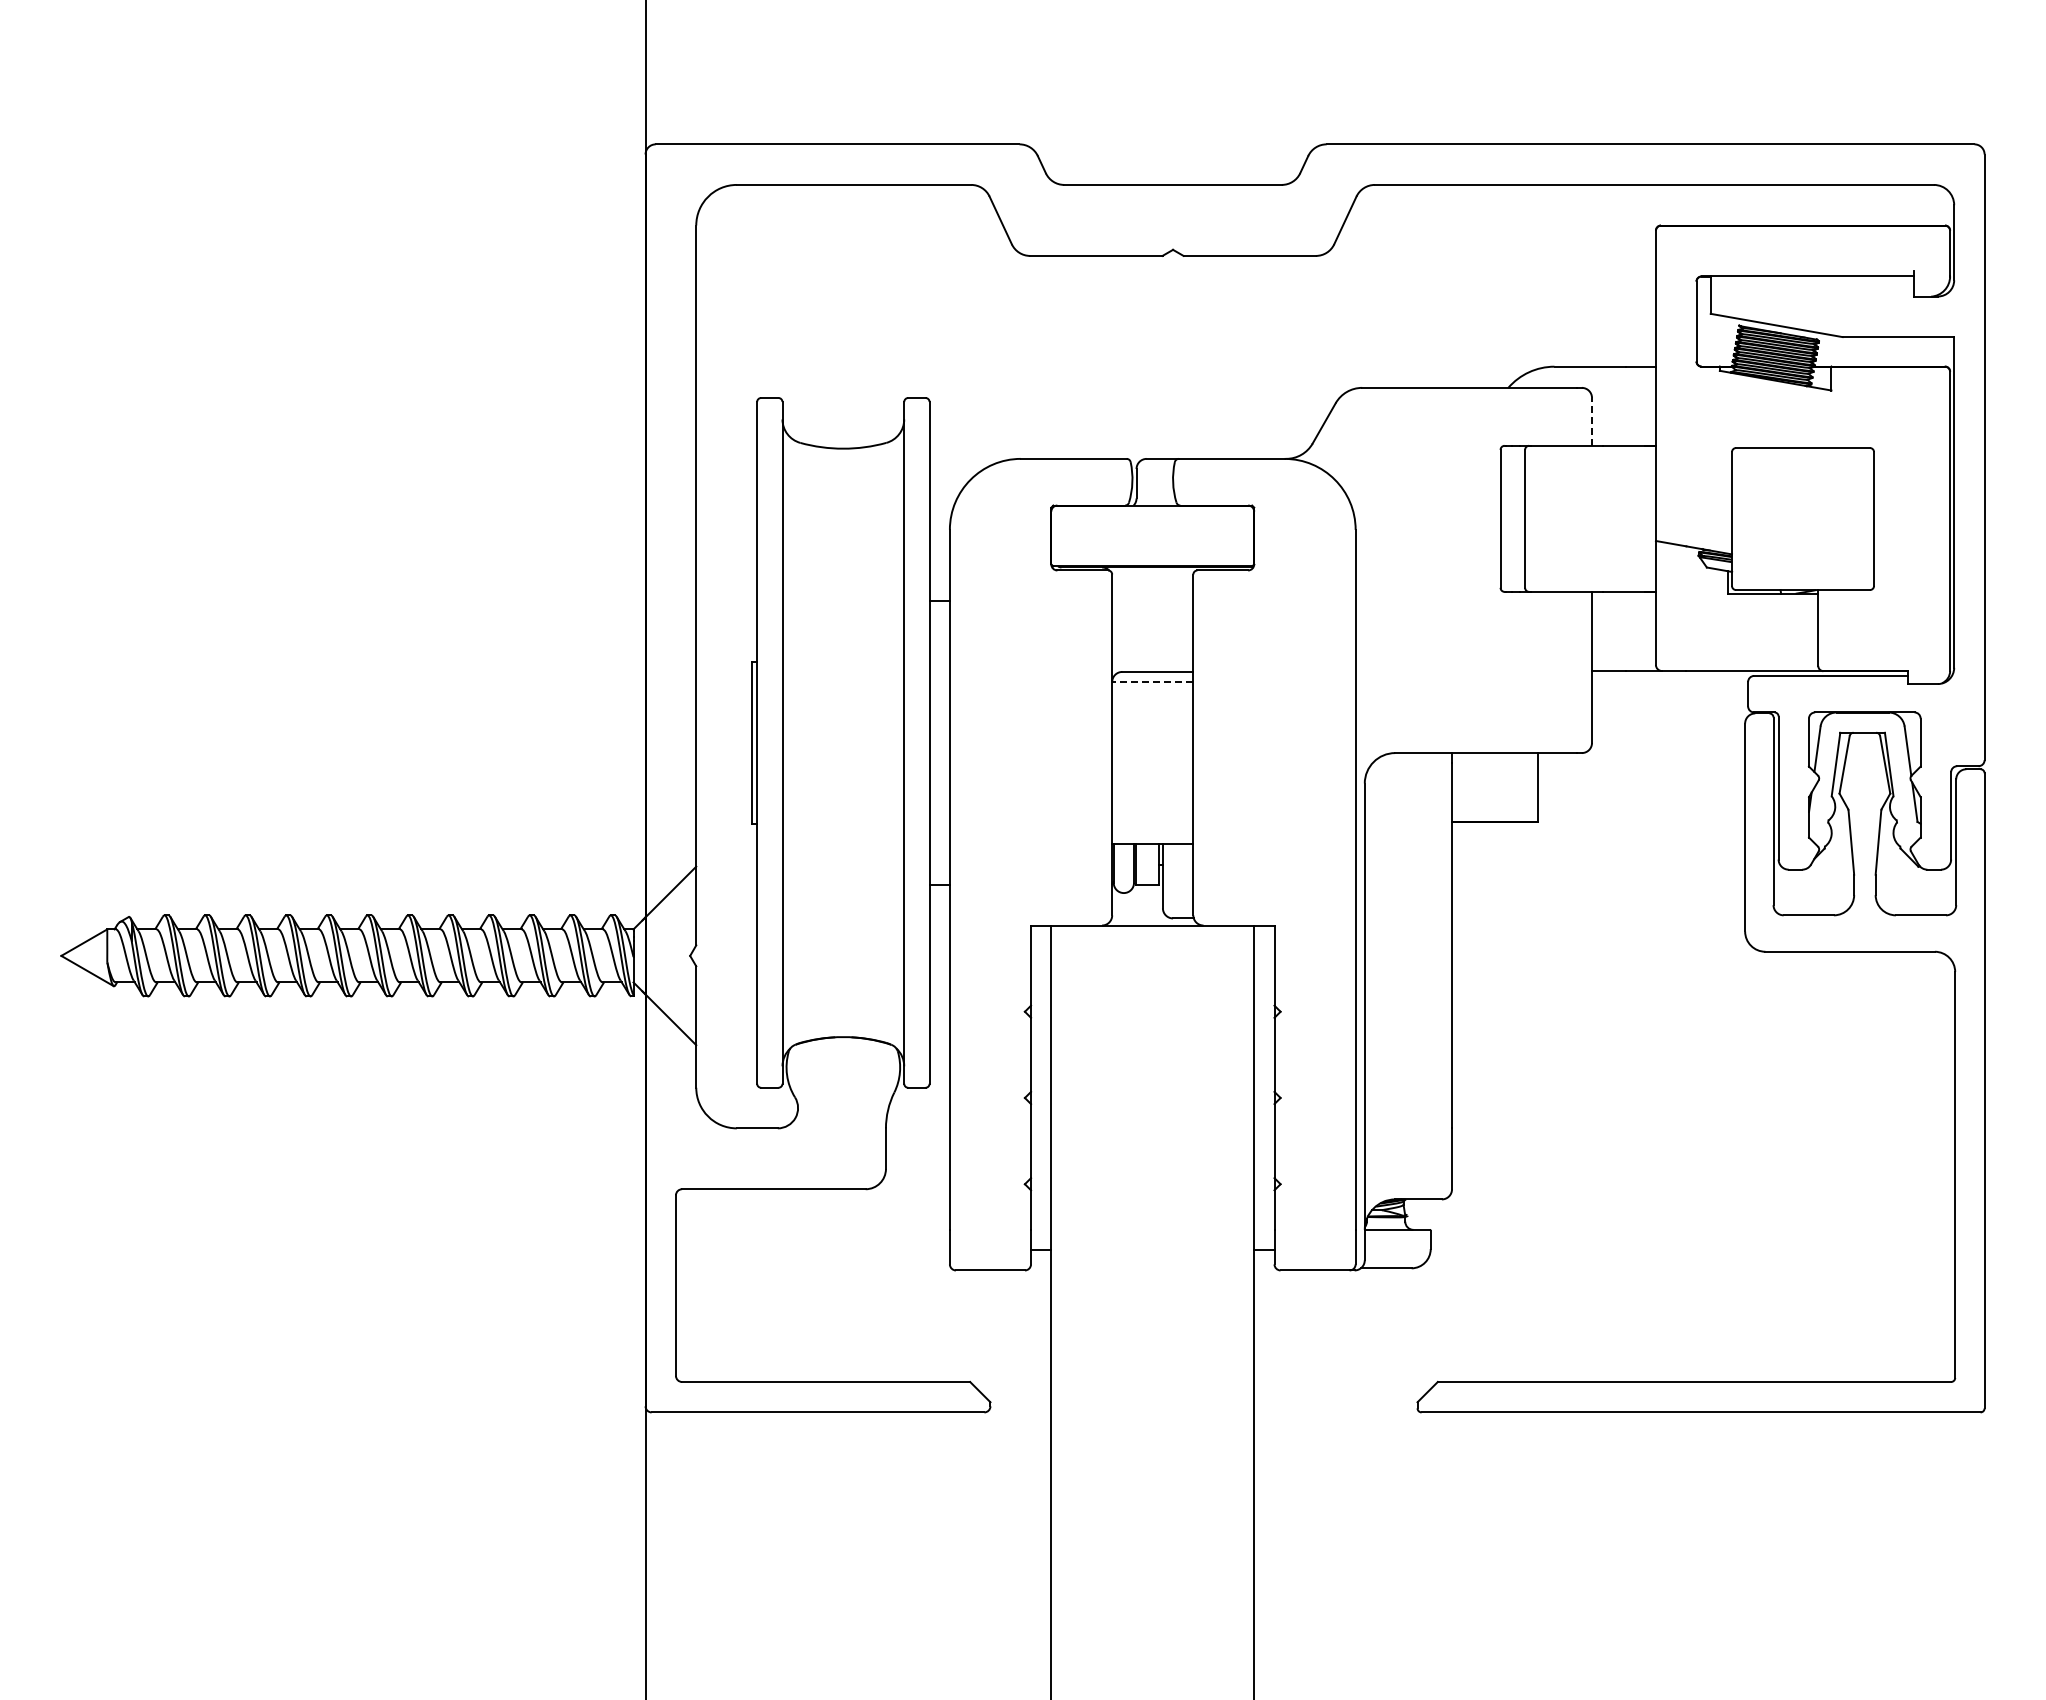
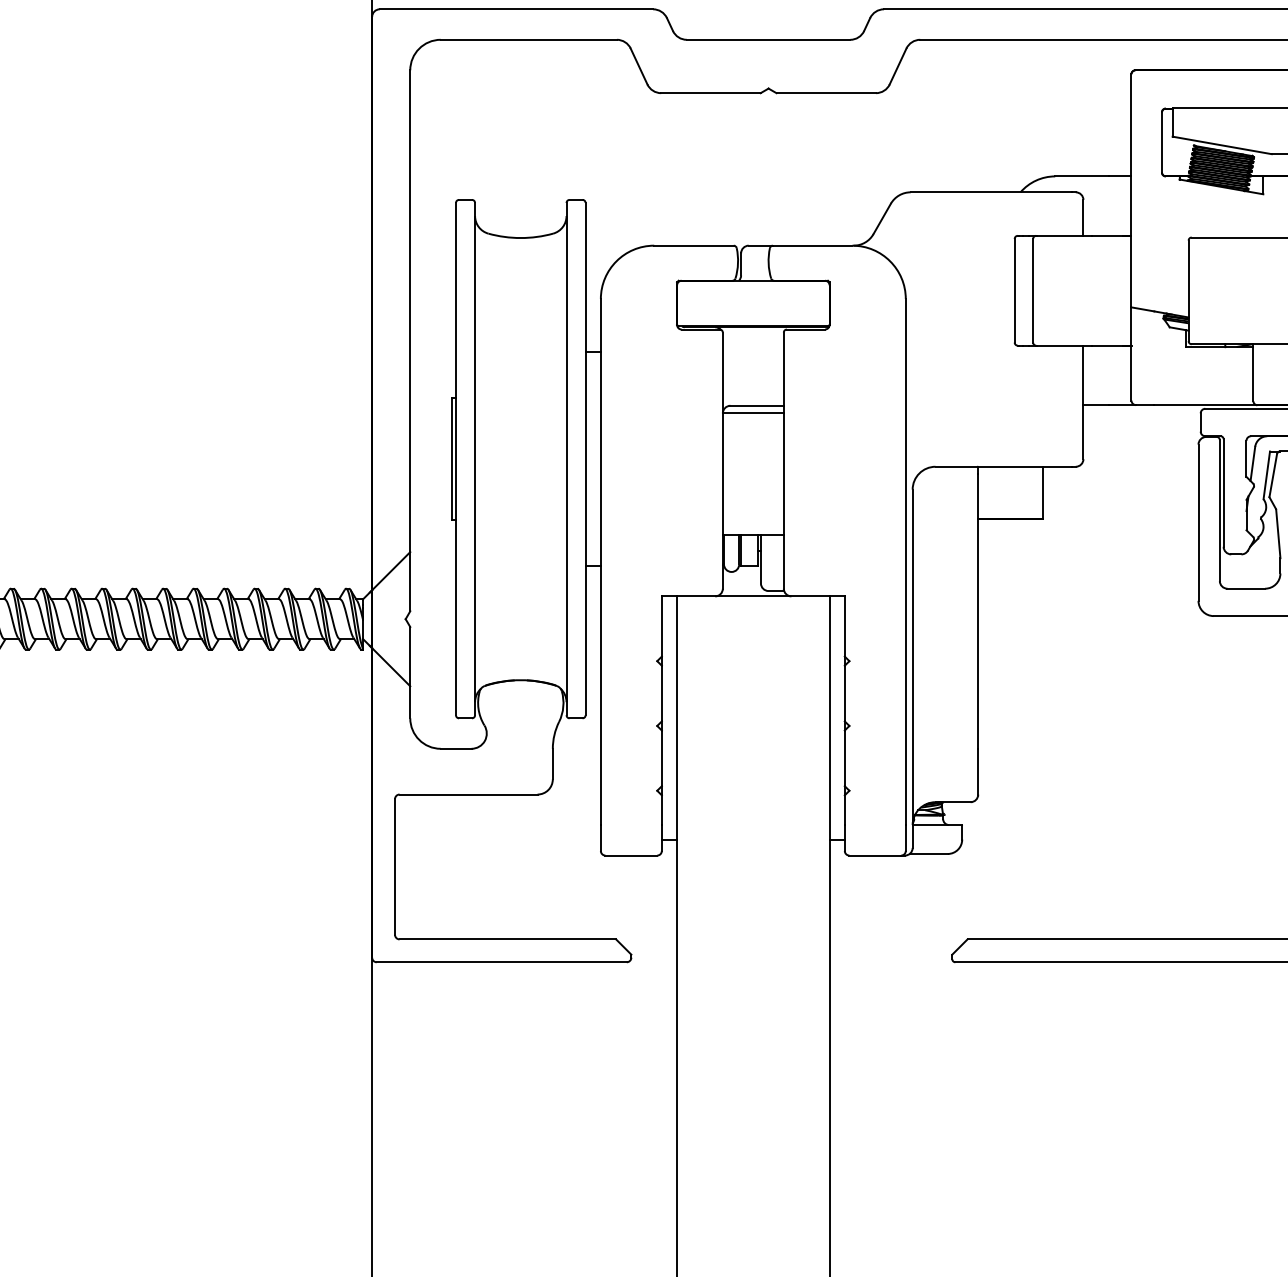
line: (1592, 421) -> (1083, 217), dashed -> solid
line: (1152, 682) -> (753, 413), dashed -> solid

